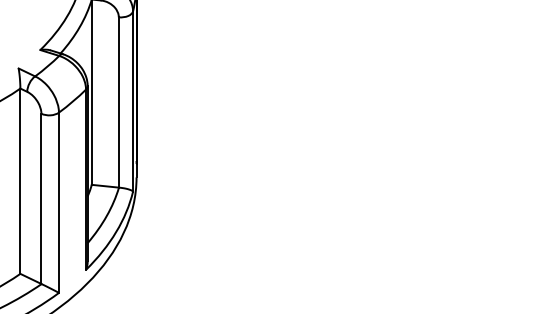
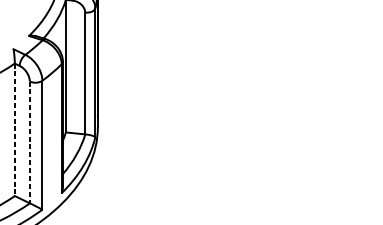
line: (20, 181) -> (14, 130), solid -> dashed
line: (41, 199) -> (29, 142), solid -> dashed

